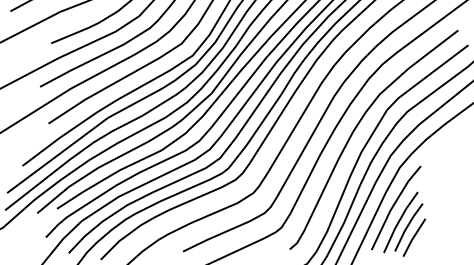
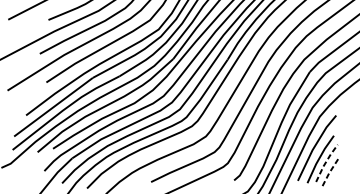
line: (407, 226) -> (325, 162), solid -> dashed
line: (413, 237) -> (330, 171), solid -> dashed

